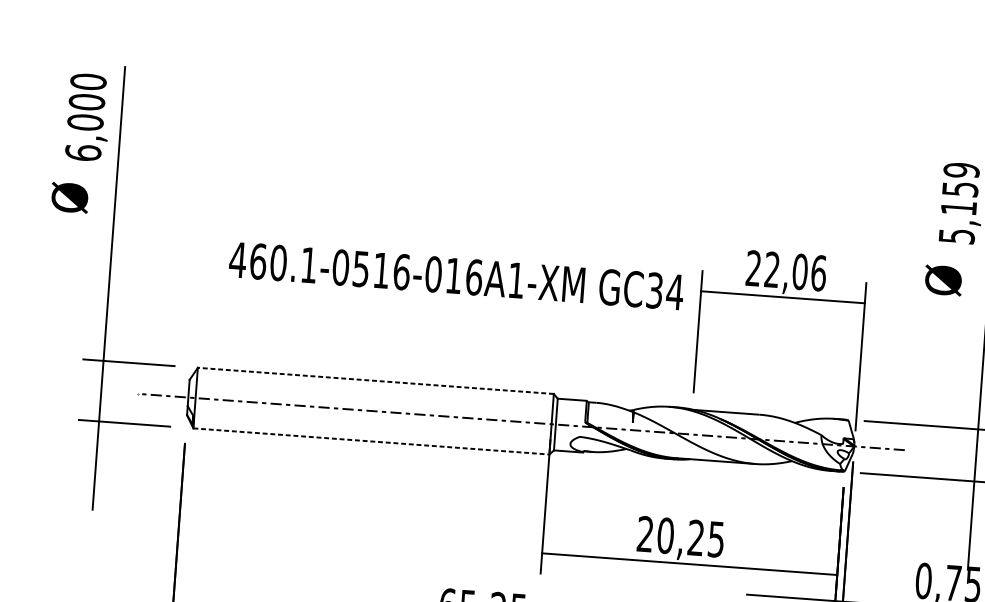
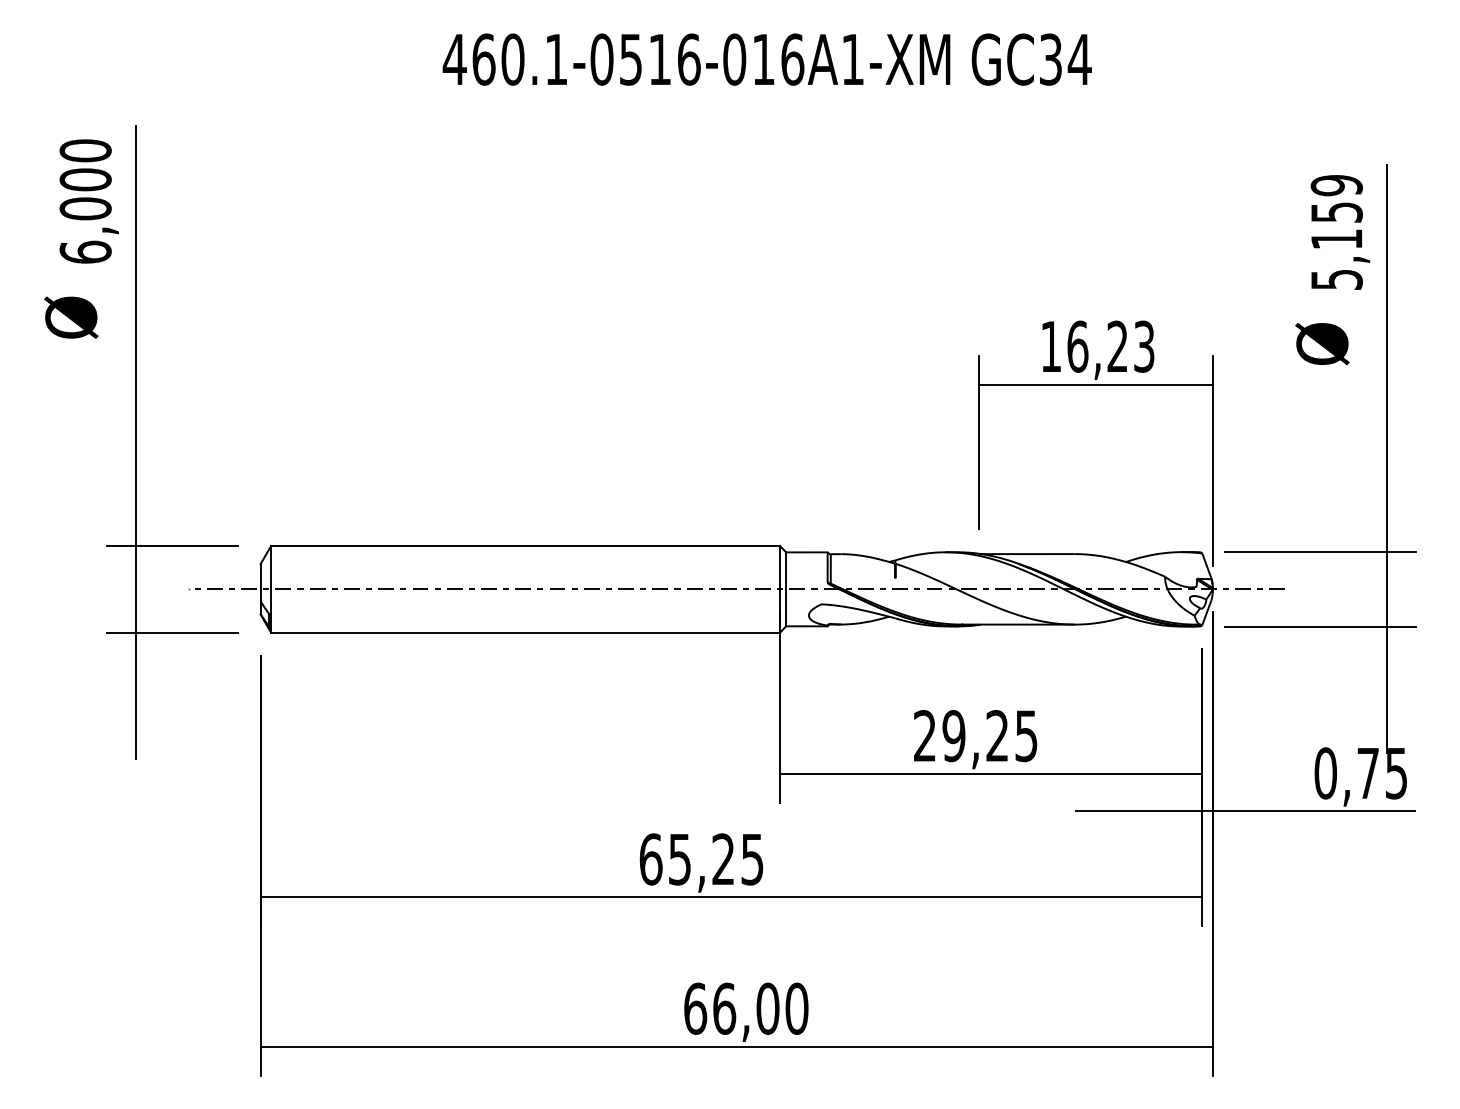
text: (786, 270) -> (1098, 346), 22,06 -> 16,23
text: (455, 276) -> (766, 59), moved
line: (375, 381) -> (525, 546), dashed -> solid
line: (371, 441) -> (525, 632), dashed -> solid
text: (665, 536) -> (953, 736), 20,25 -> 29,25

